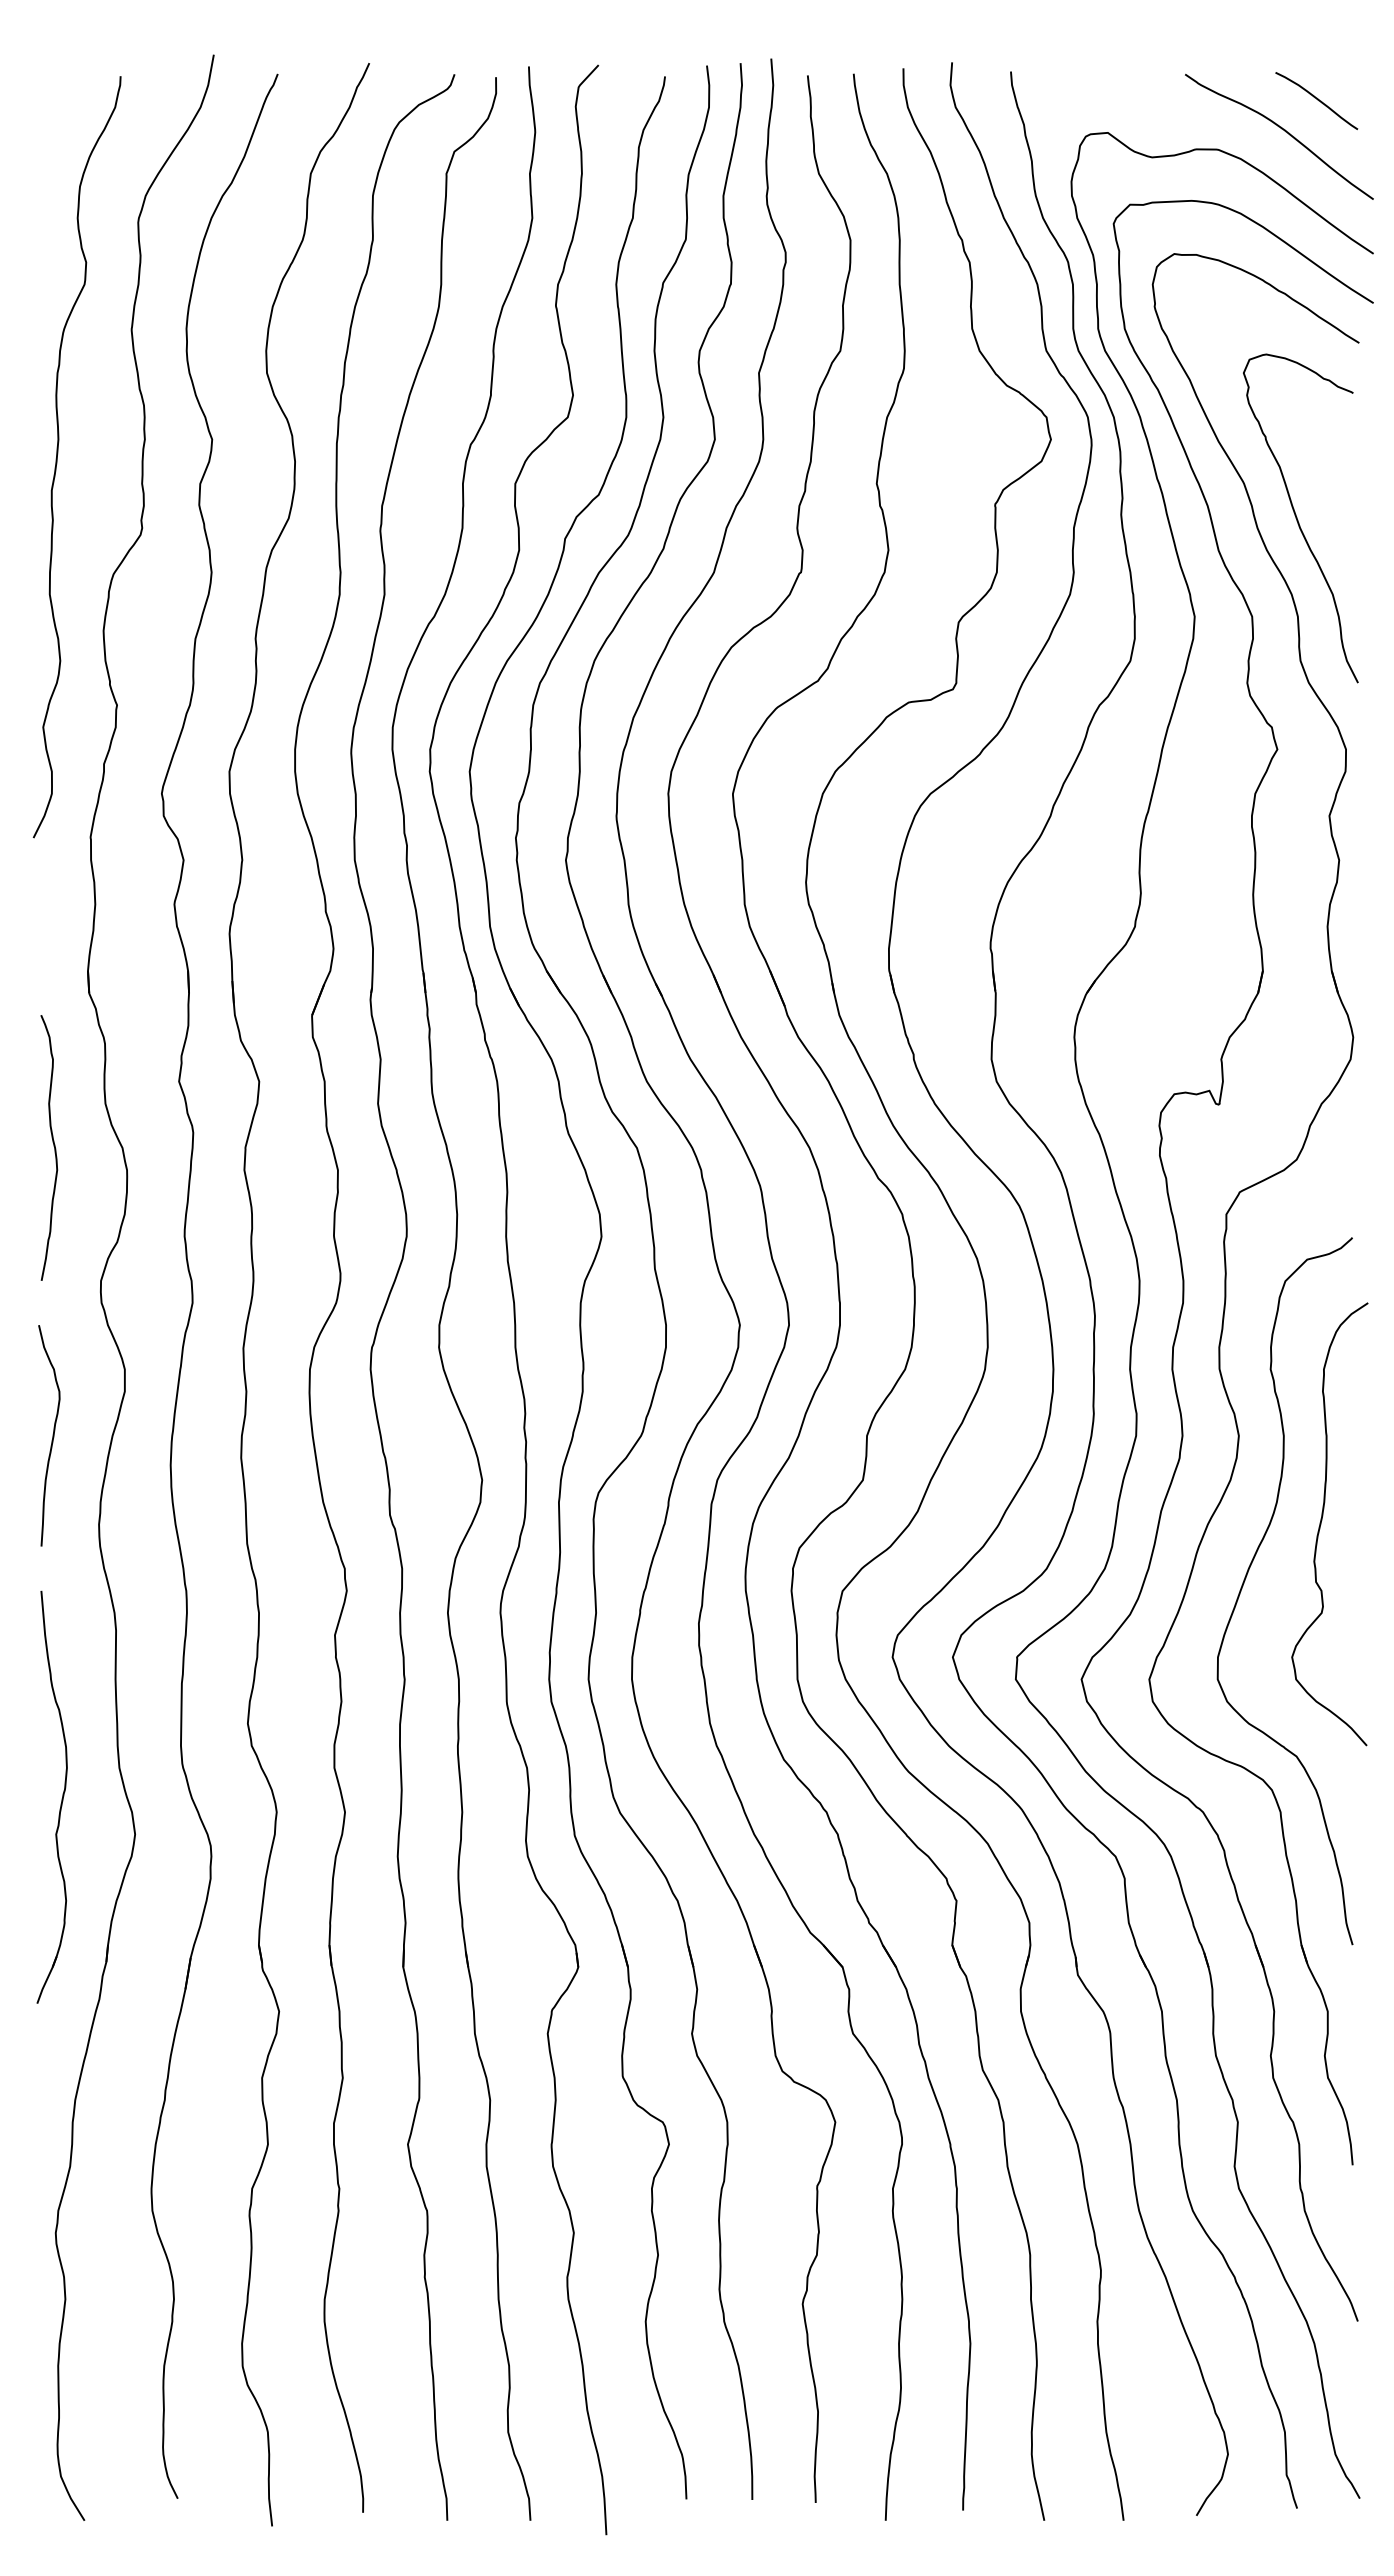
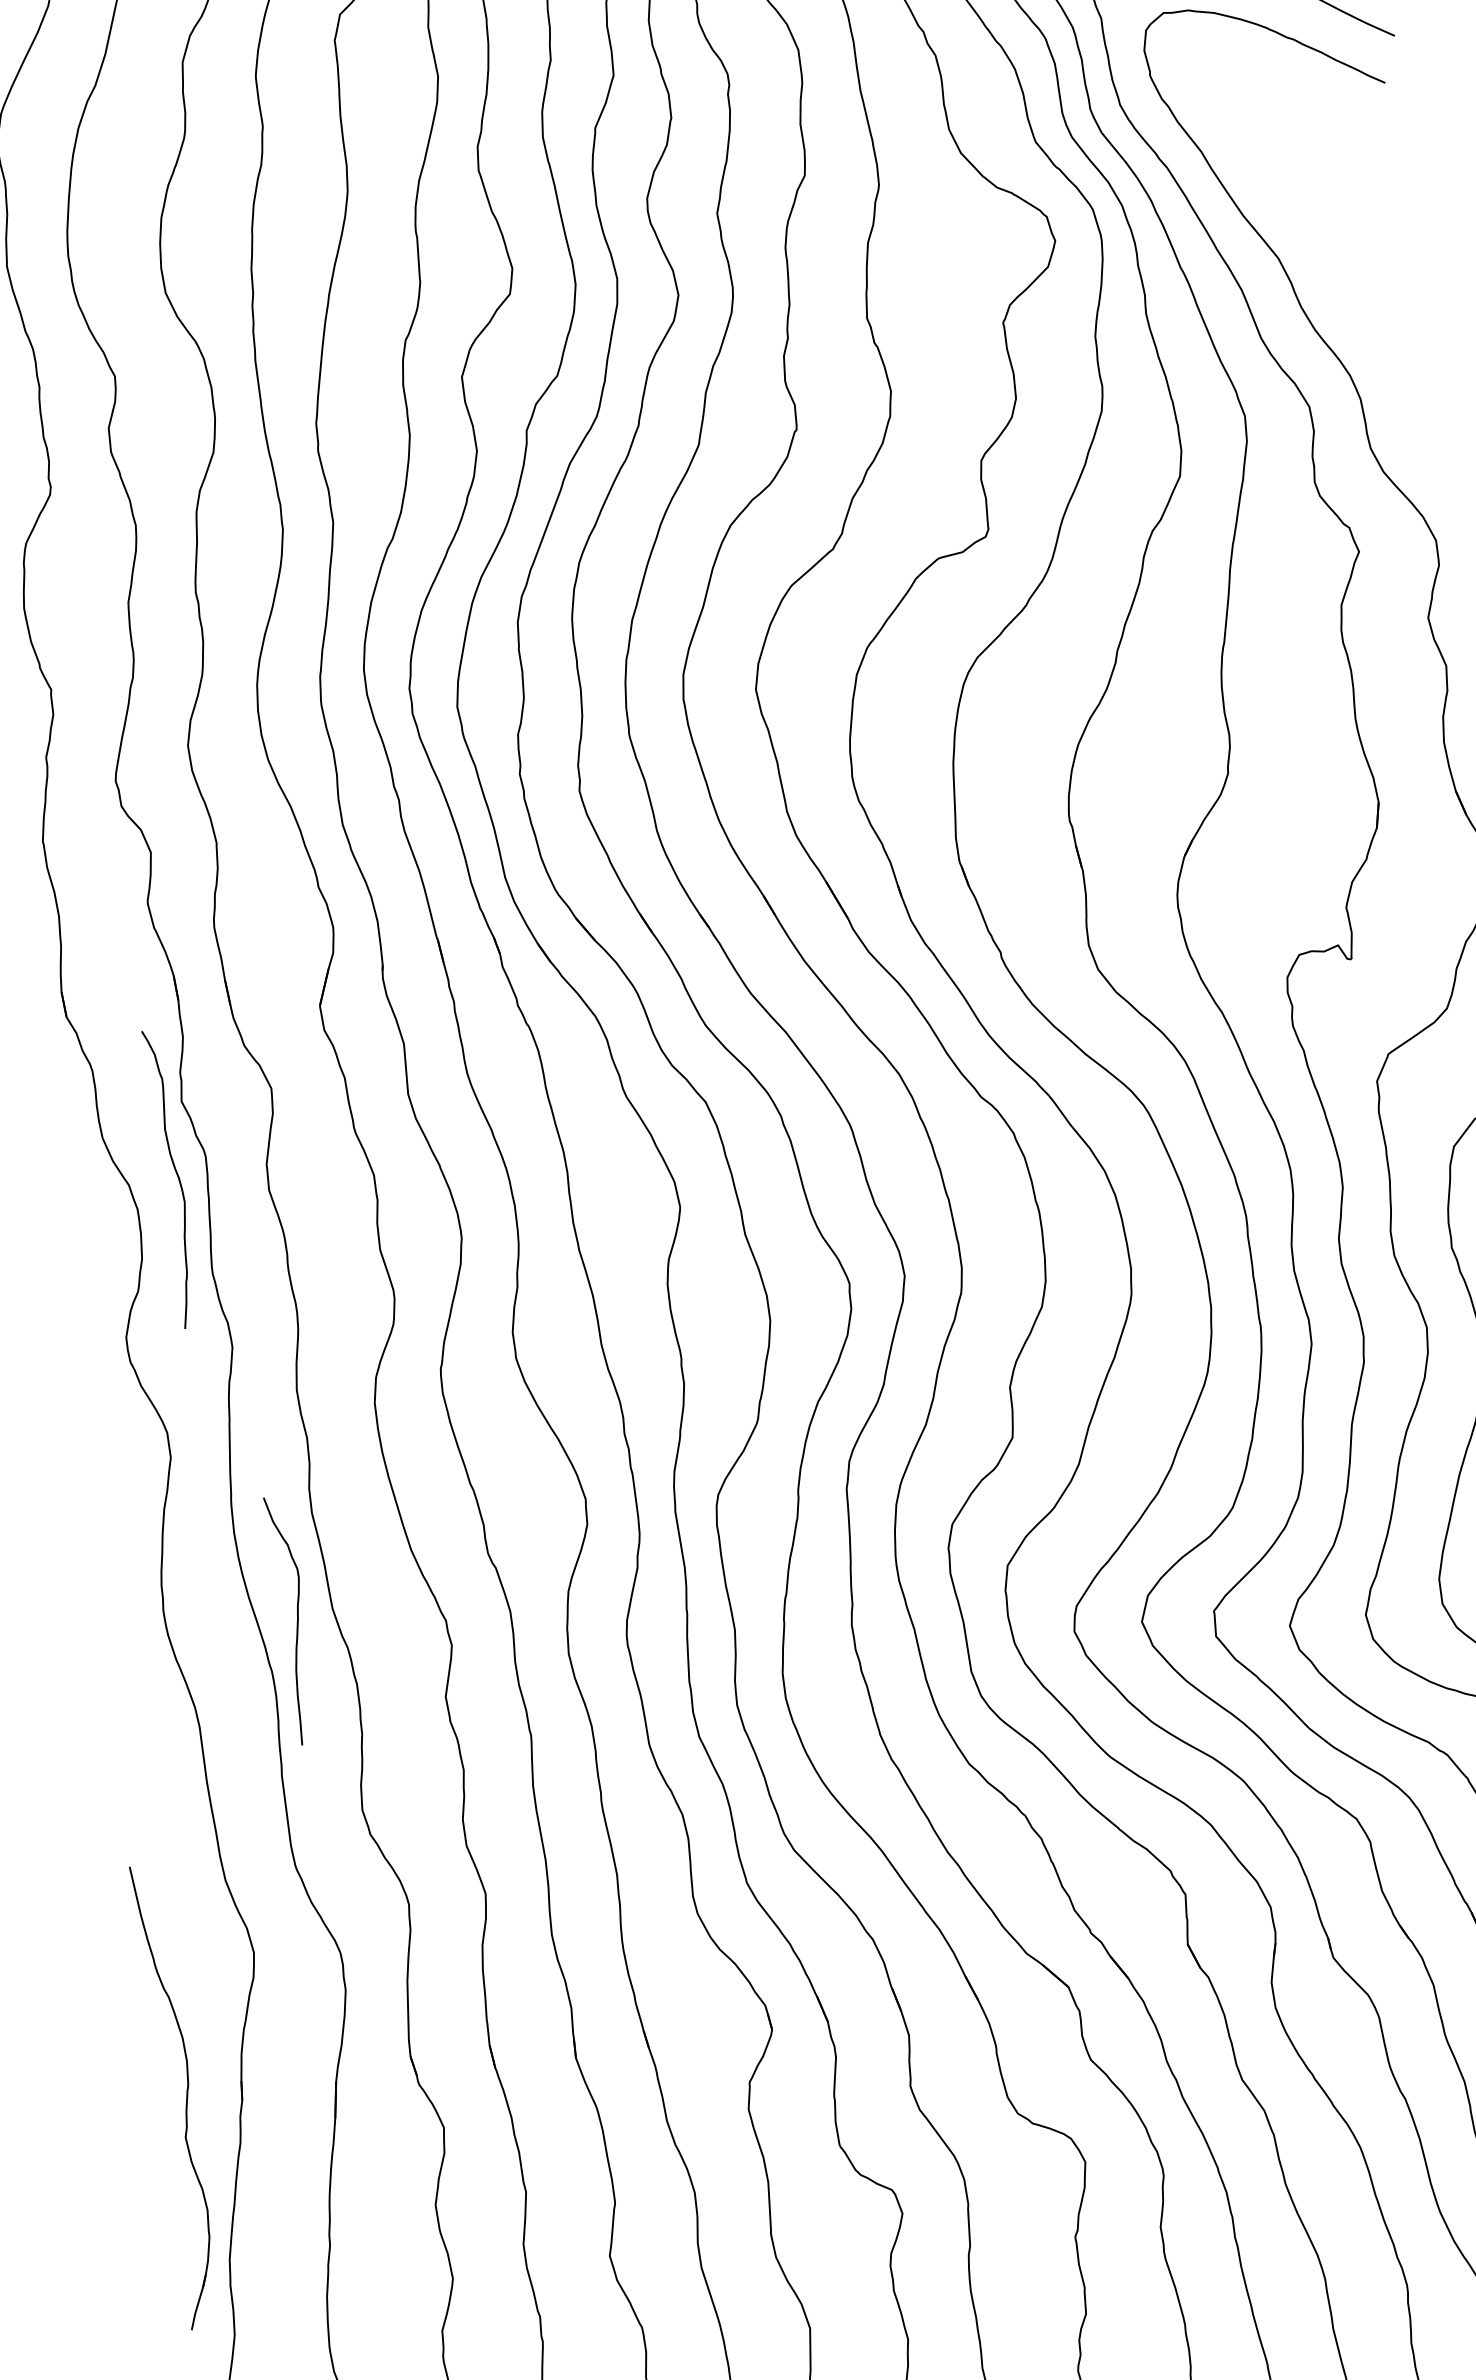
curve: (1298, 520) -> (1345, 291), removed
curve: (53, 1146) -> (176, 1176), moved
curve: (52, 1435) -> (296, 1619), moved
part: (61, 1798) -> (185, 2096), moved

